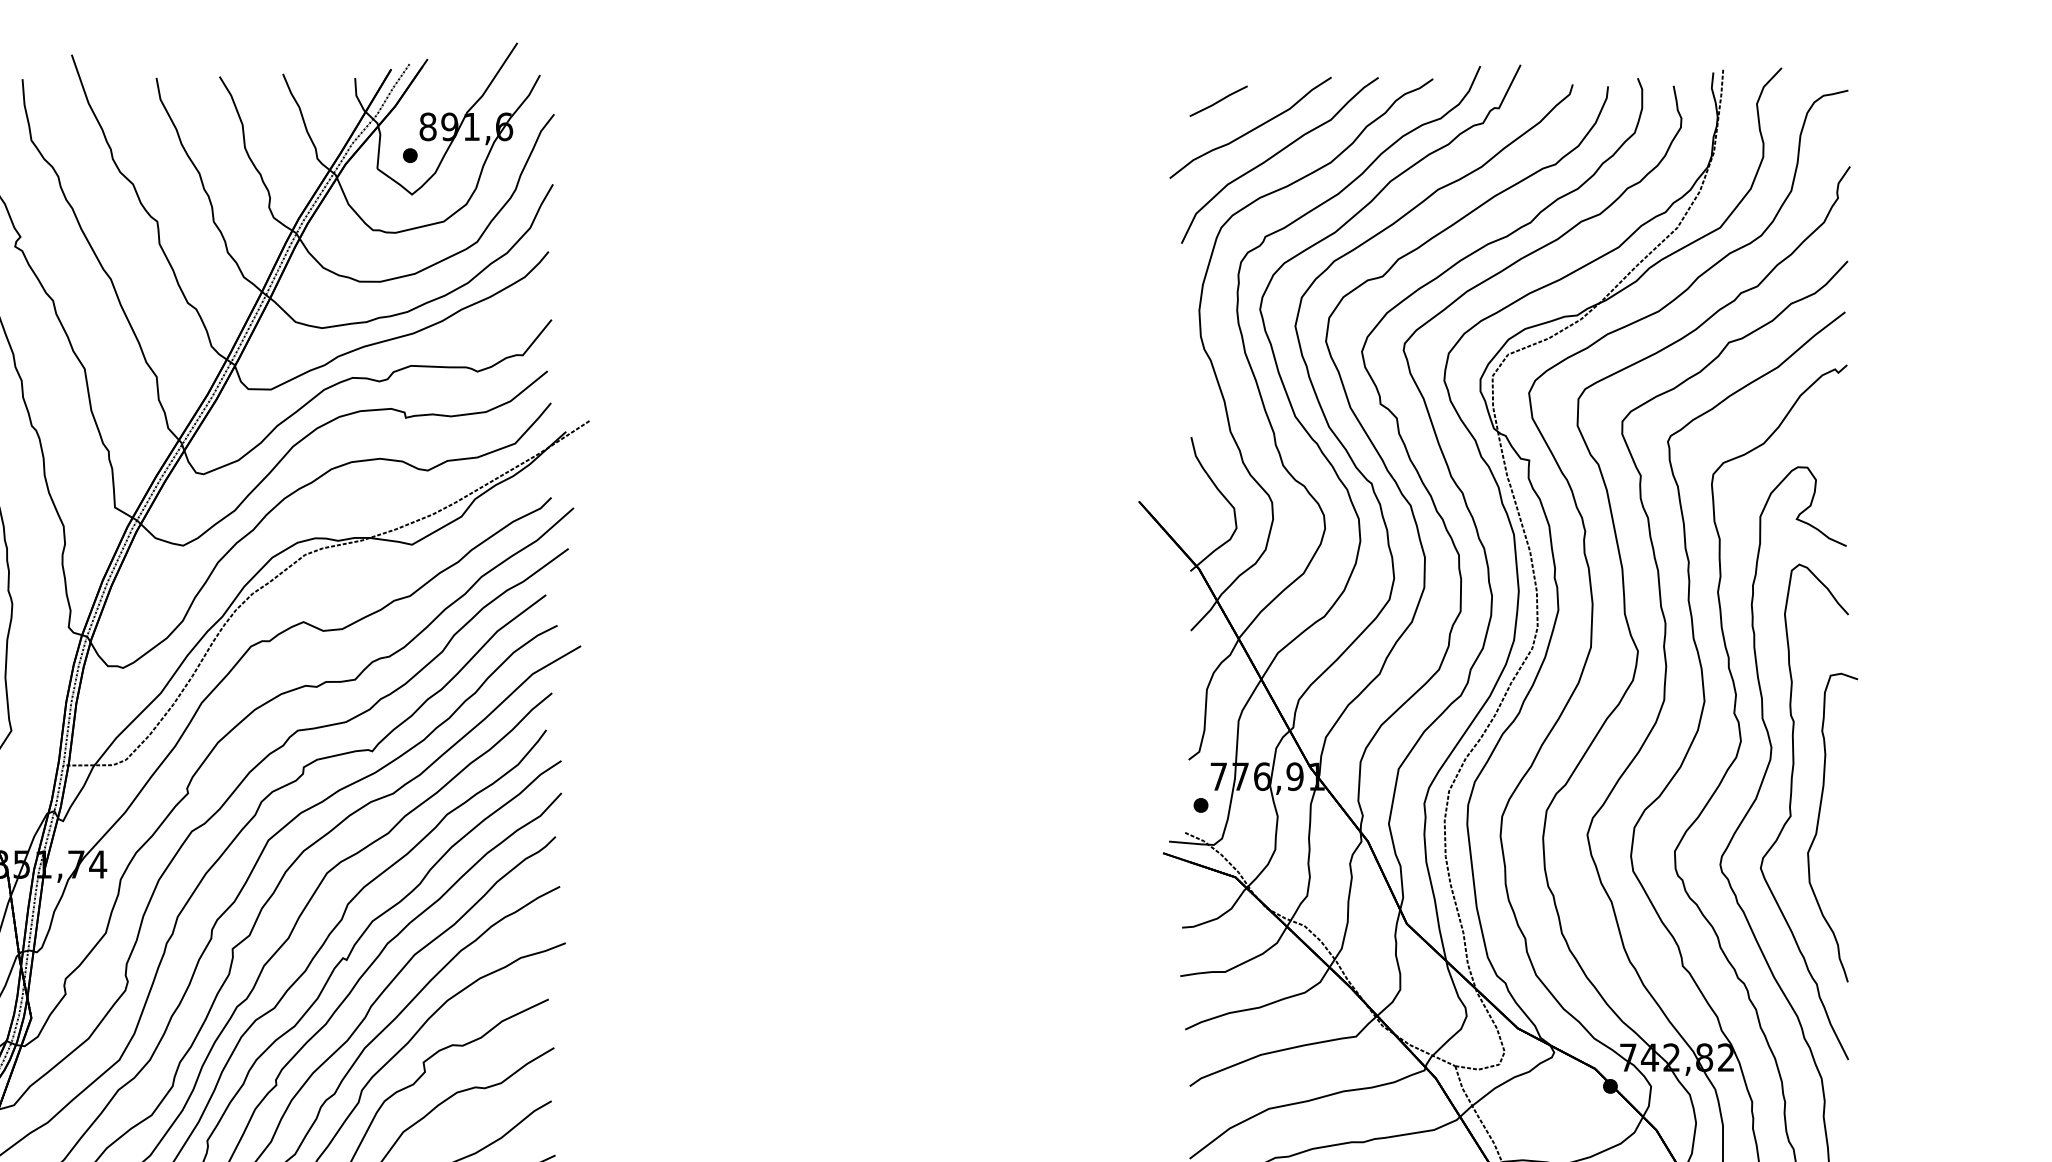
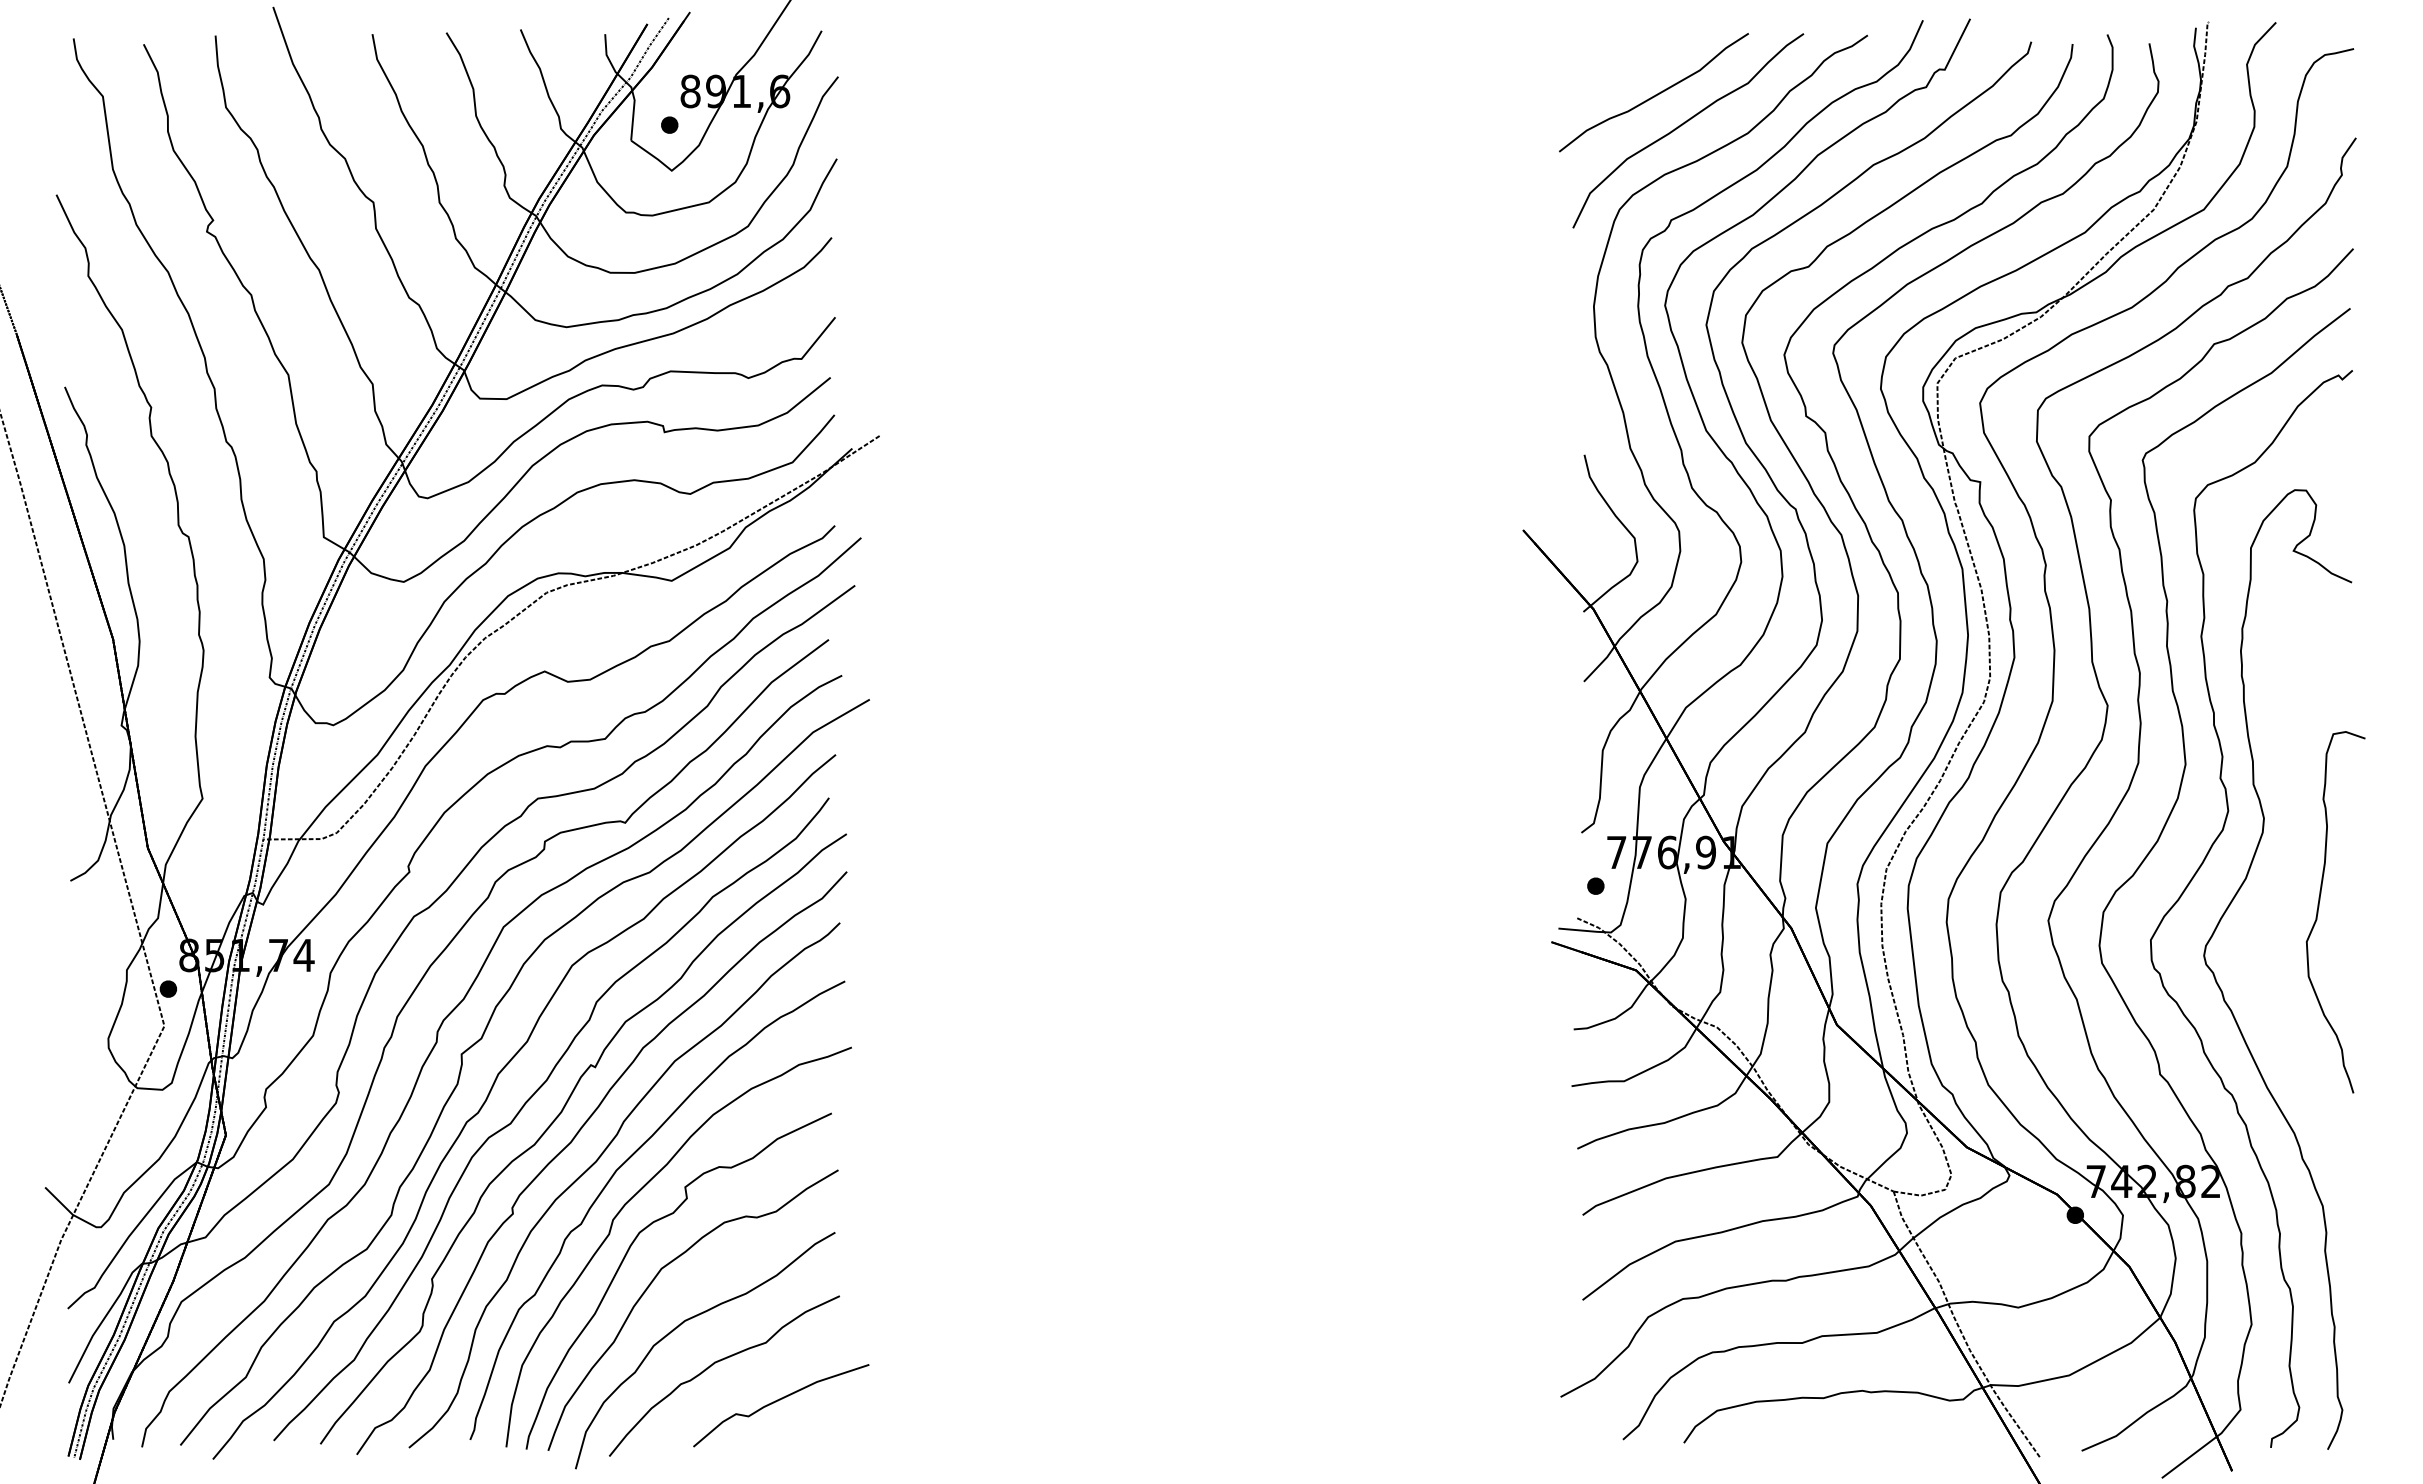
line: (1218, 101) -> (1616, 61), removed
part: (1791, 812) -> (2287, 894), removed

